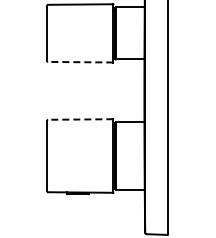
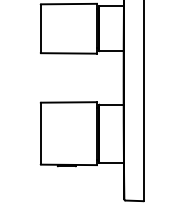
line: (80, 62) -> (68, 53), dashed -> solid
line: (80, 119) -> (68, 102), dashed -> solid

